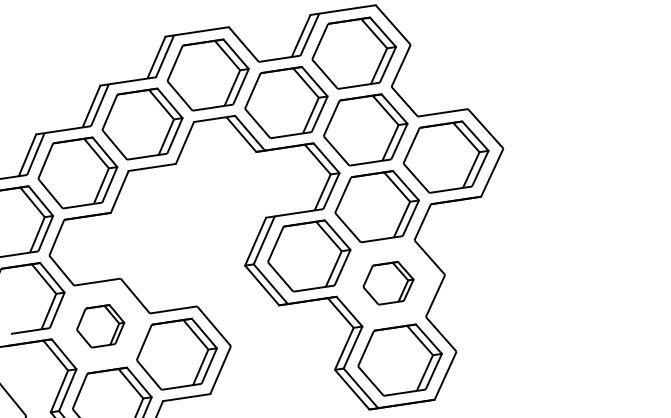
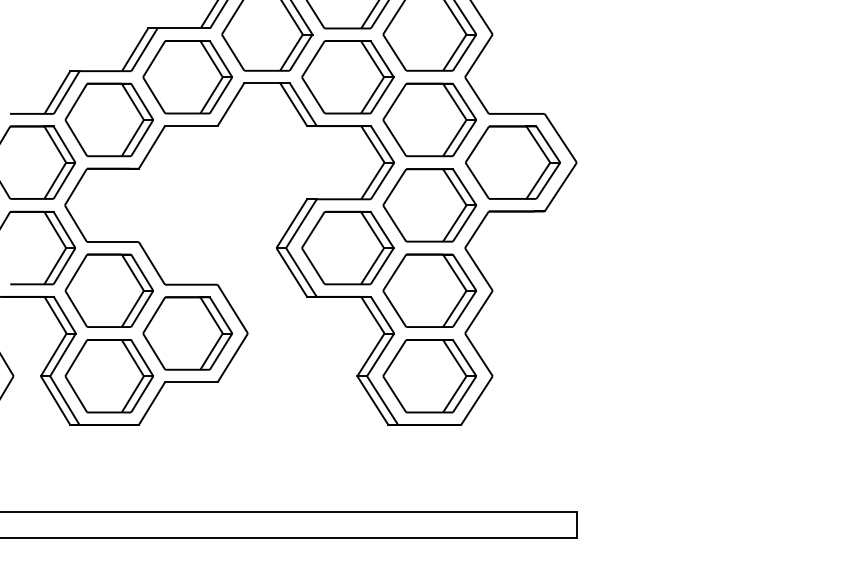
part: (388, 283) -> (429, 290), size x1.67
part: (99, 326) -> (108, 290), size x1.67

